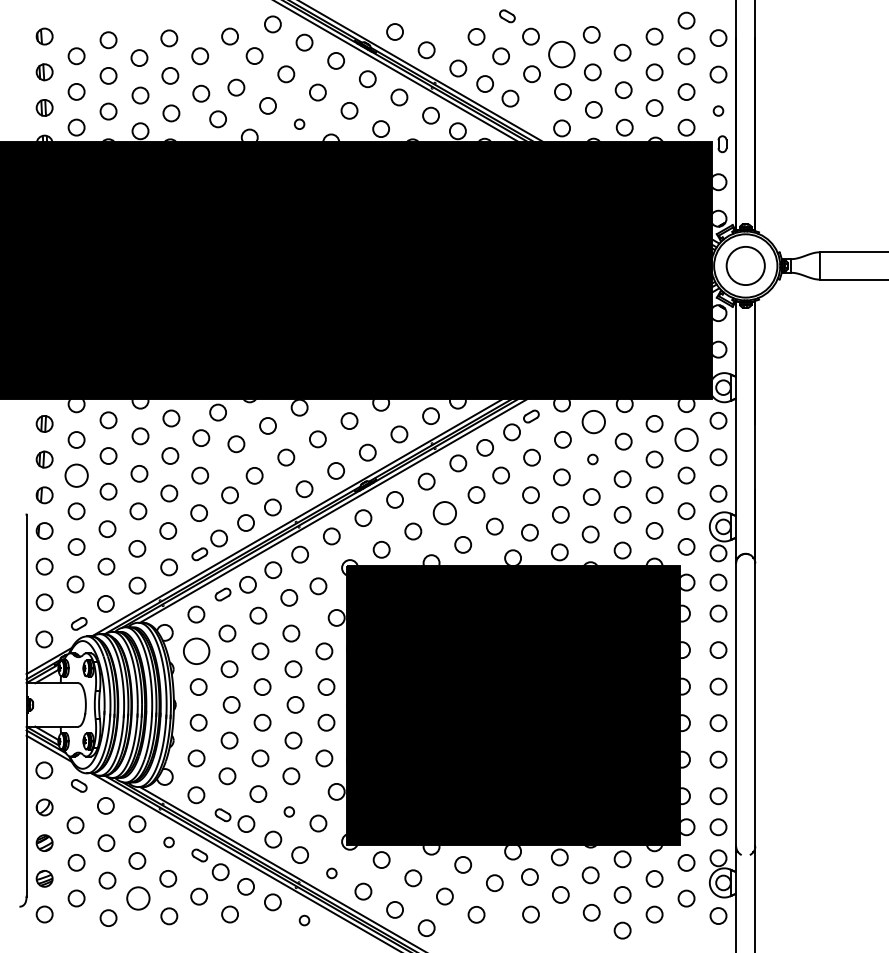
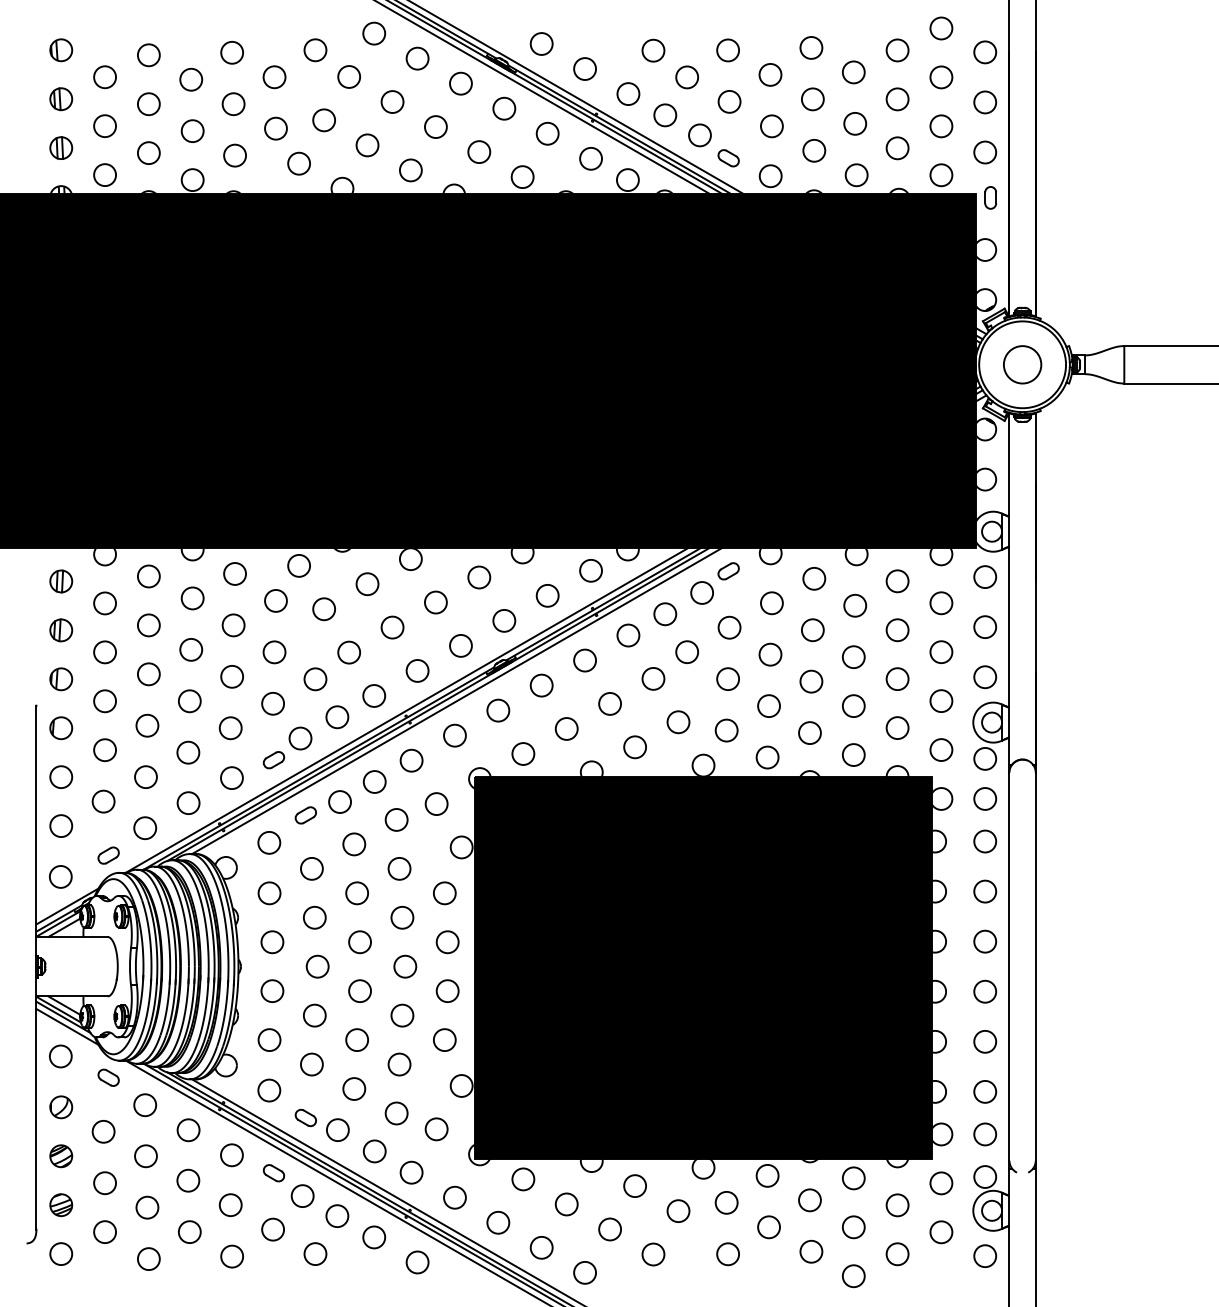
part: (507, 16) -> (728, 158), moved
circle: (561, 54) -> (769, 74), size x0.62
circle: (718, 110) -> (985, 151), size x1.67
circle: (299, 124) -> (410, 170), size x1.67
circle: (745, 265) -> (1022, 364), size x0.71
circle: (593, 421) -> (813, 578), size x0.71
circle: (686, 439) -> (941, 602), size x0.71
circle: (592, 459) -> (812, 630), size x1.67
circle: (76, 475) -> (104, 652), size x0.71
circle: (444, 513) -> (609, 704), size x0.71
circle: (196, 651) -> (269, 893), size x0.62
circle: (289, 811) -> (396, 1112), size x1.67
circle: (168, 842) -> (231, 1155), size x1.67
circle: (331, 873) -> (454, 1197), size x1.67
circle: (138, 898) -> (189, 1232), size x0.71
circle: (304, 920) -> (417, 1262), size x1.67

